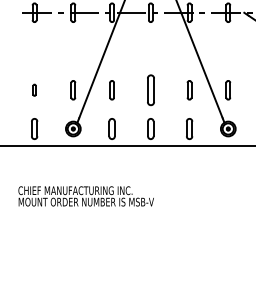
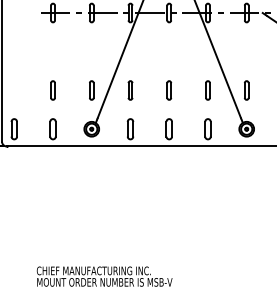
part: (34, 90) -> (52, 90), size x1.67
part: (150, 90) -> (168, 90), size x0.62
text: (86, 196) -> (104, 276), moved

